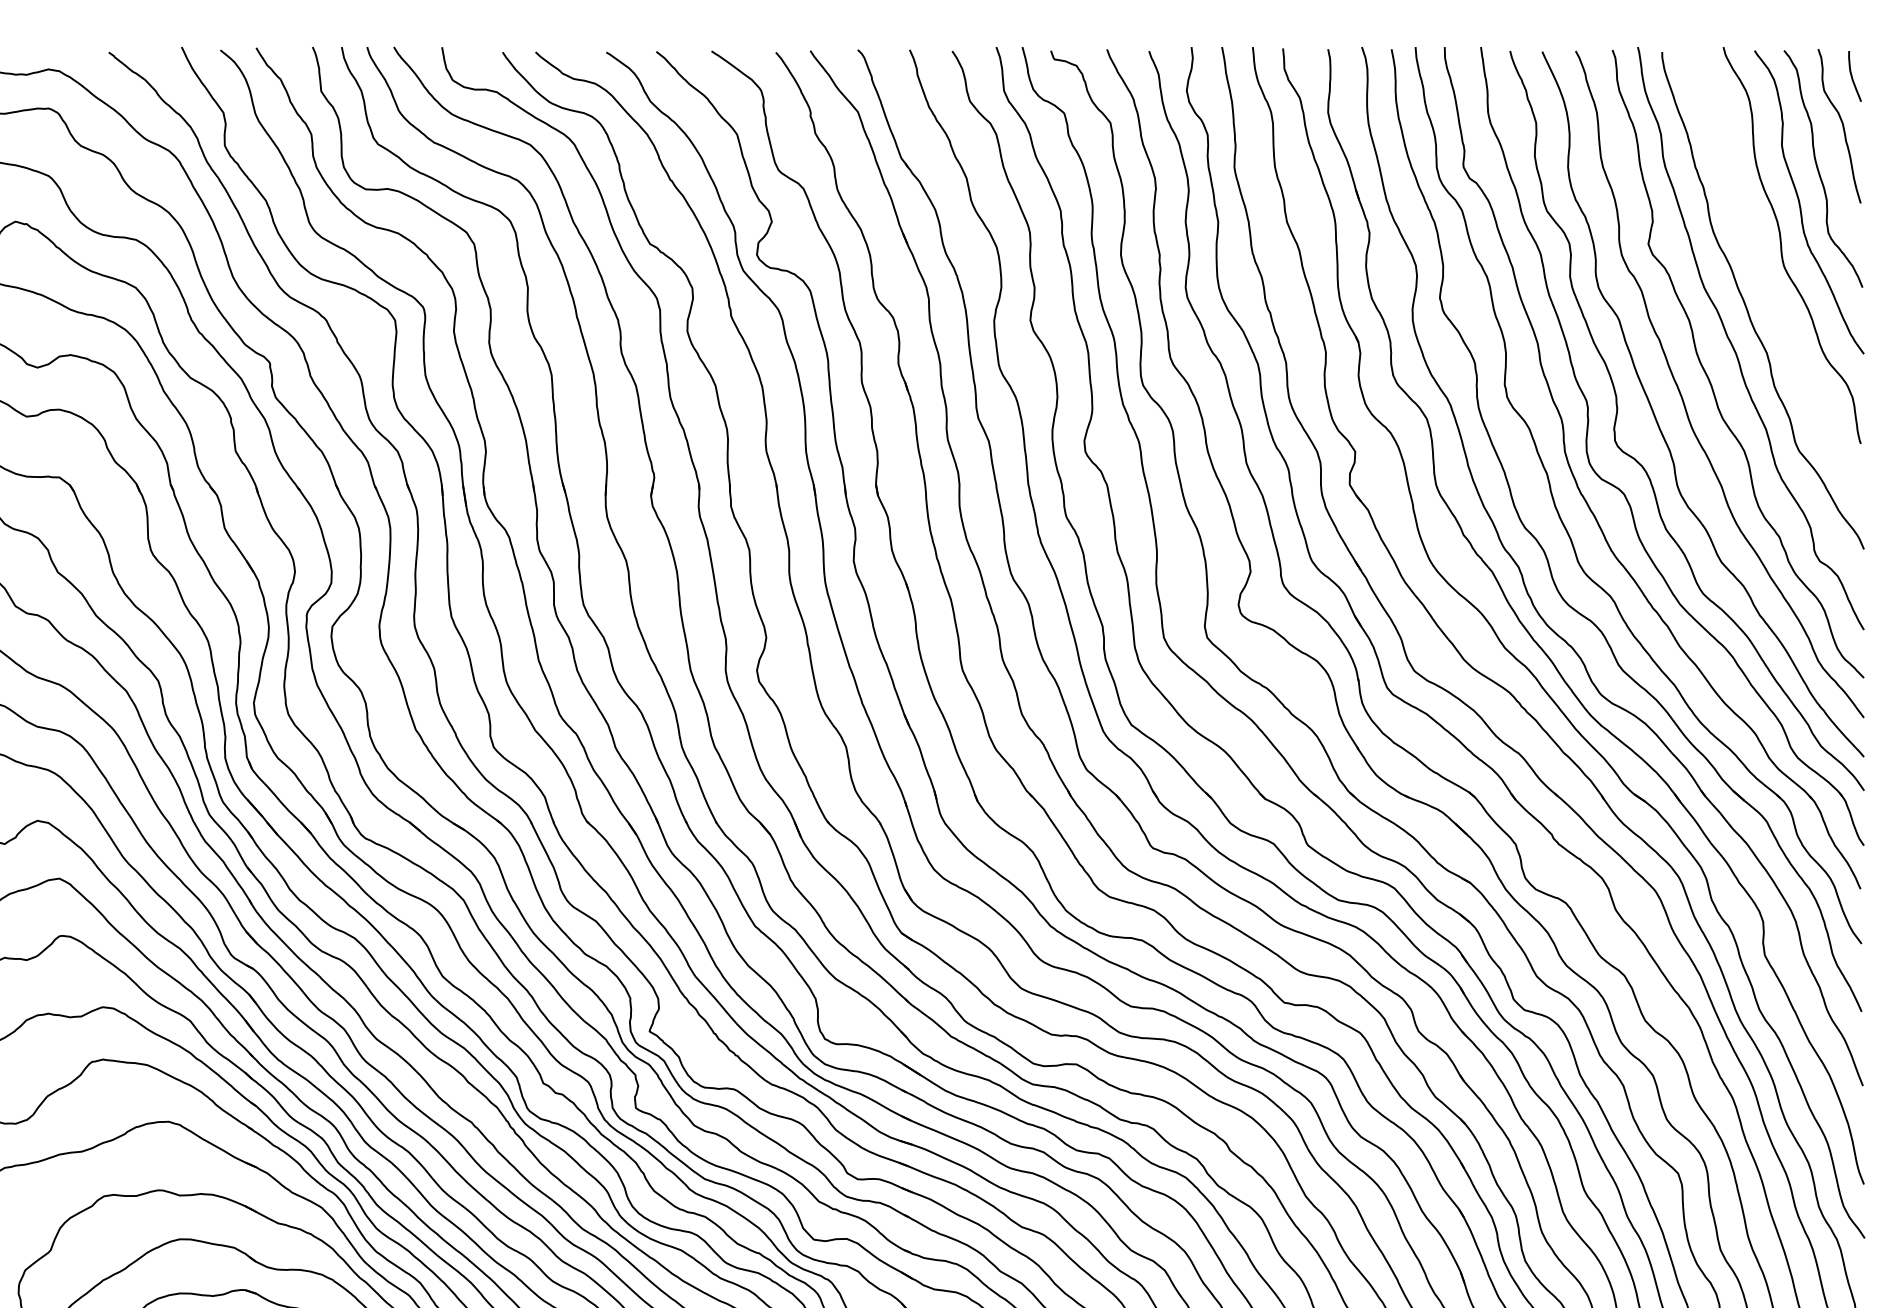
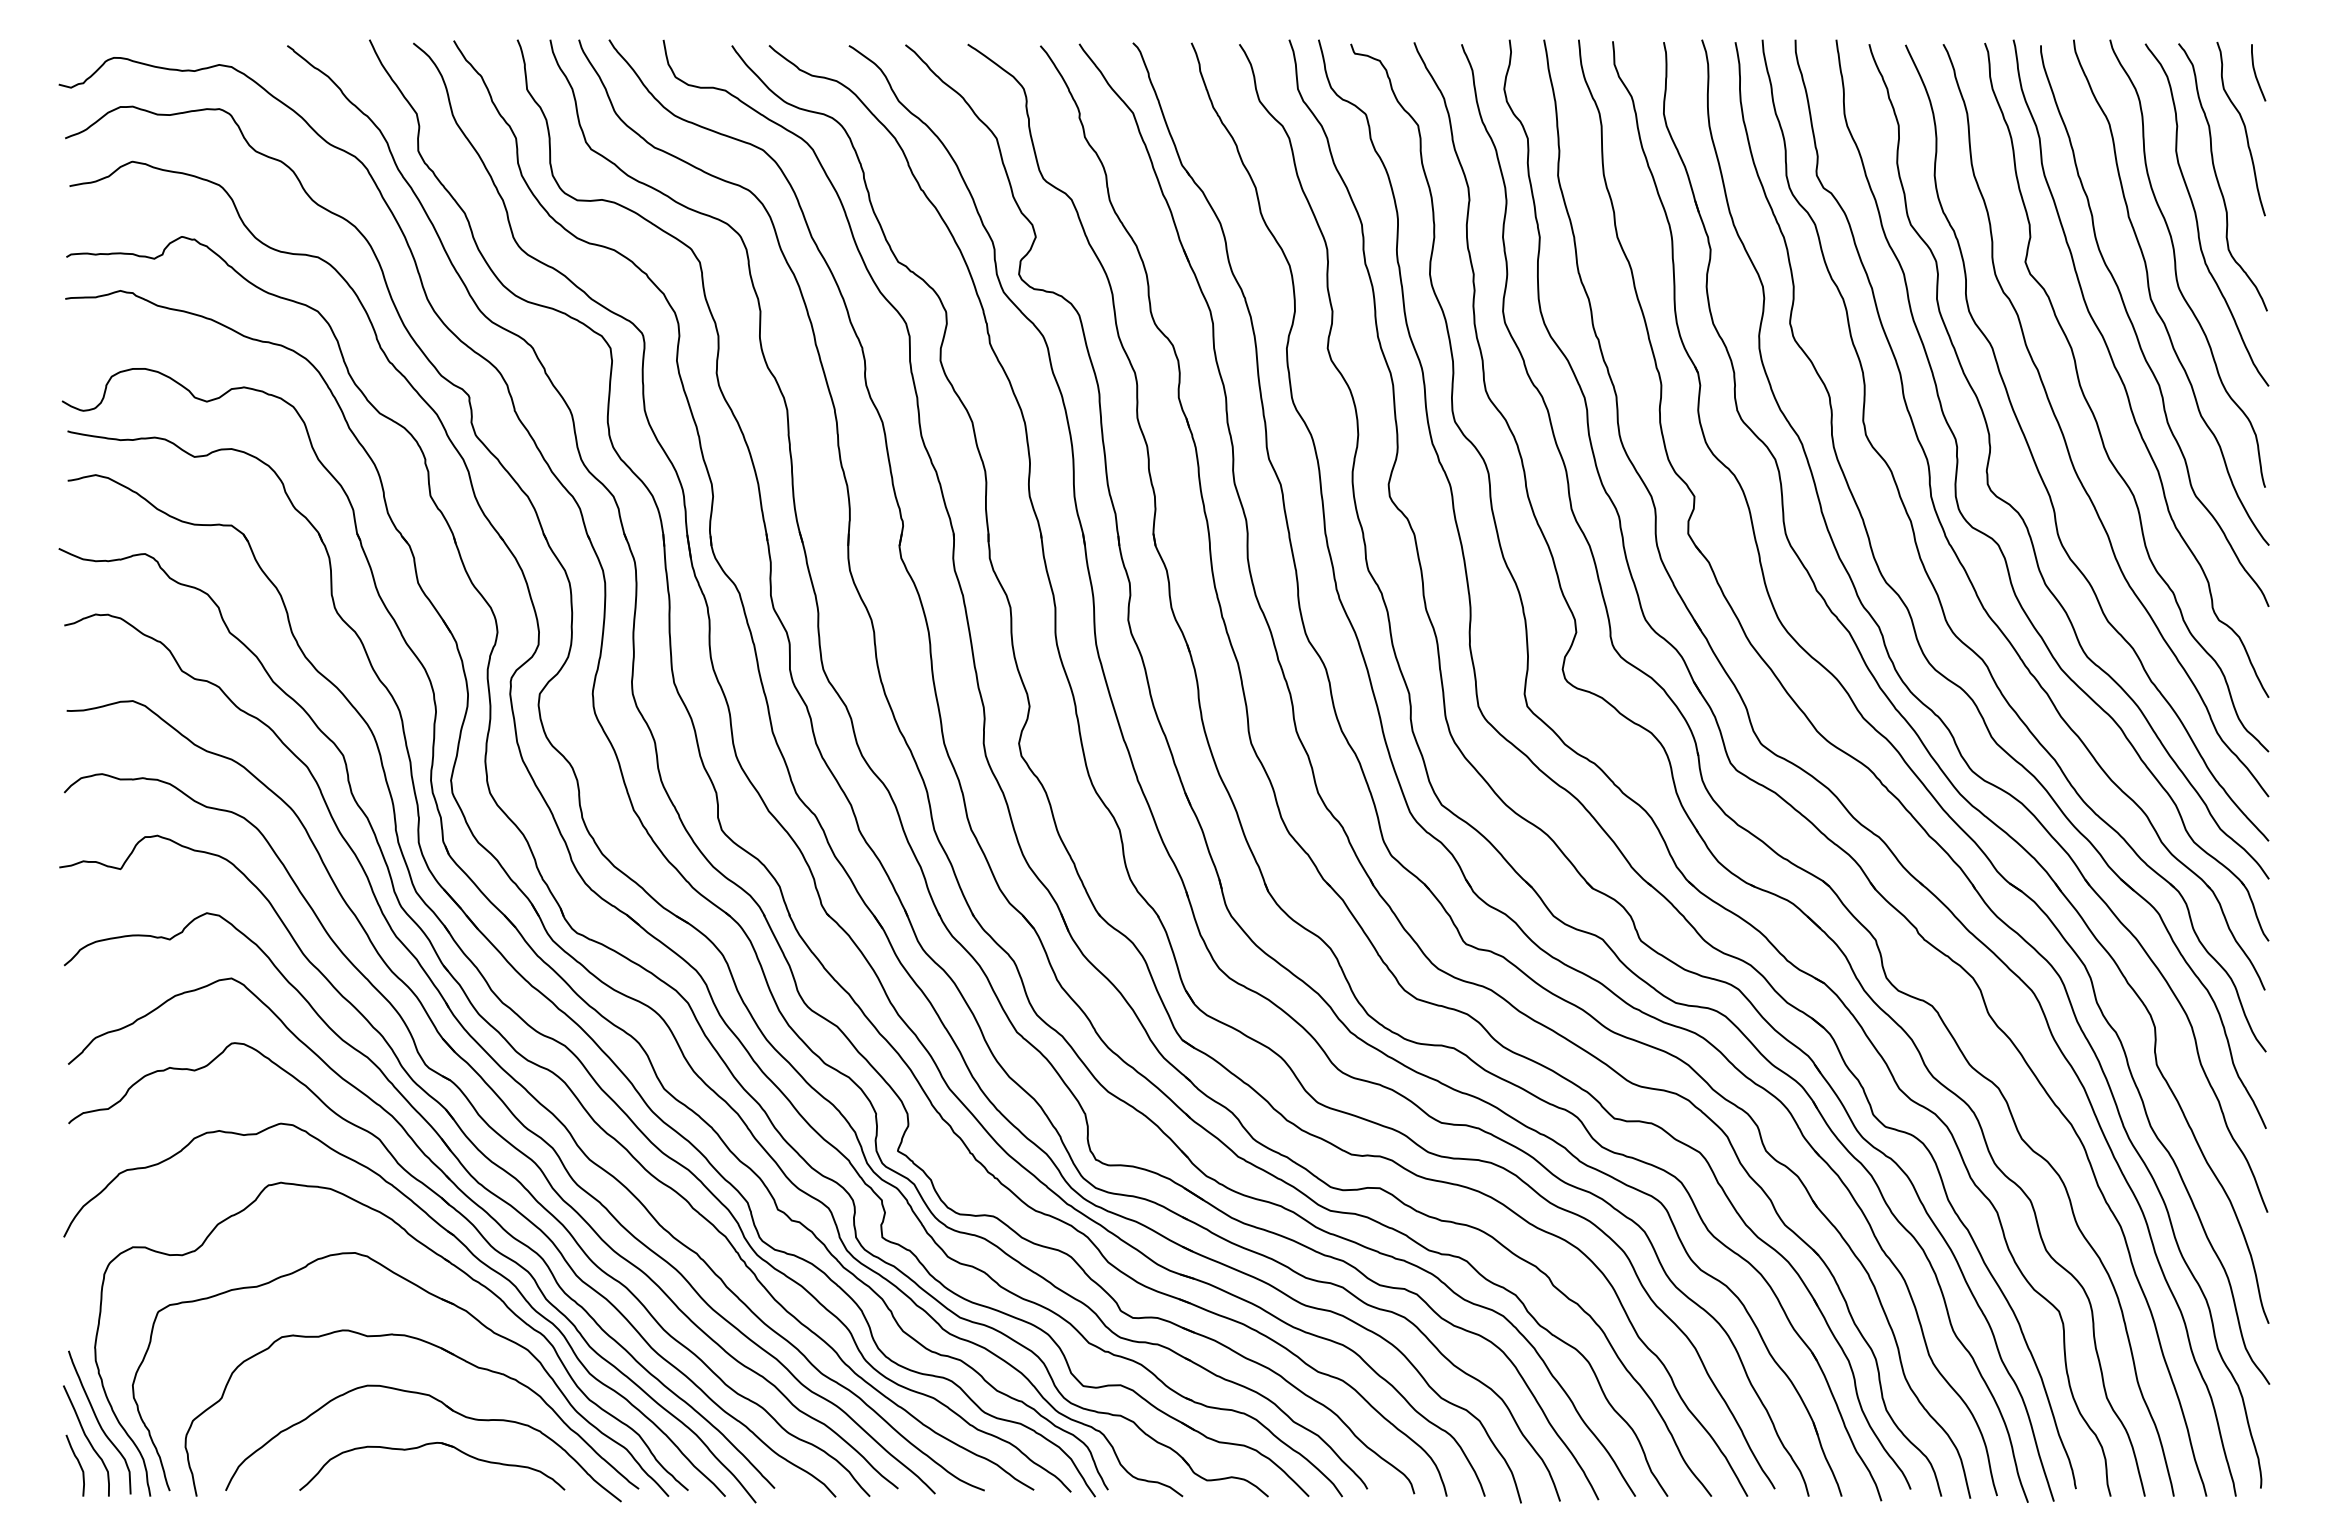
curve: (1760, 277) -> (2152, 299), added

